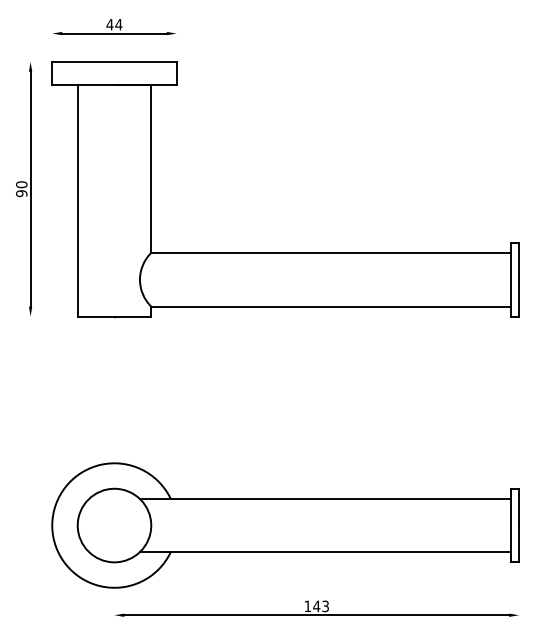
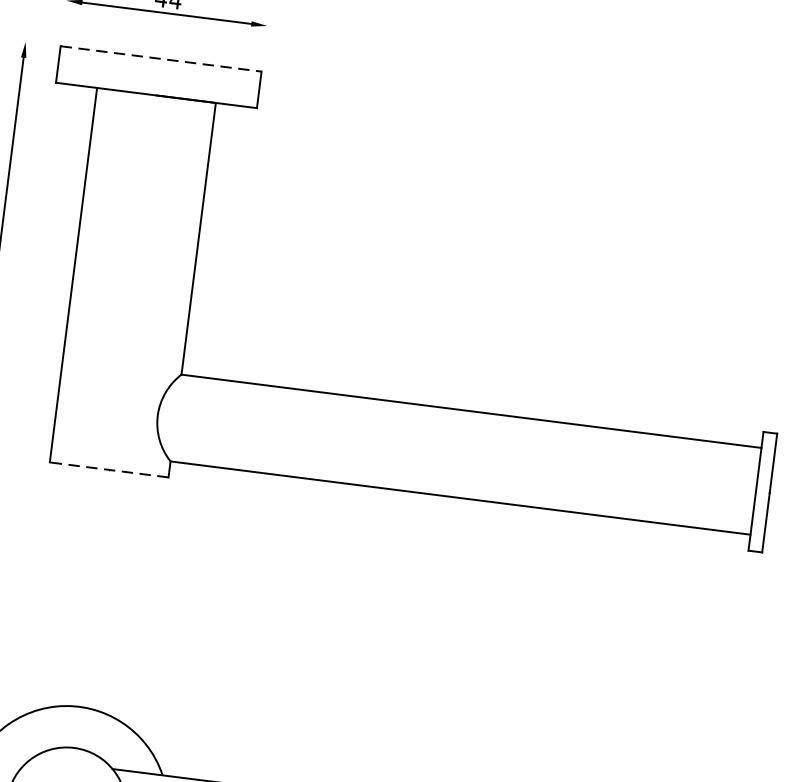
line: (115, 61) -> (162, 58), solid -> dashed
line: (114, 316) -> (109, 469), solid -> dashed

